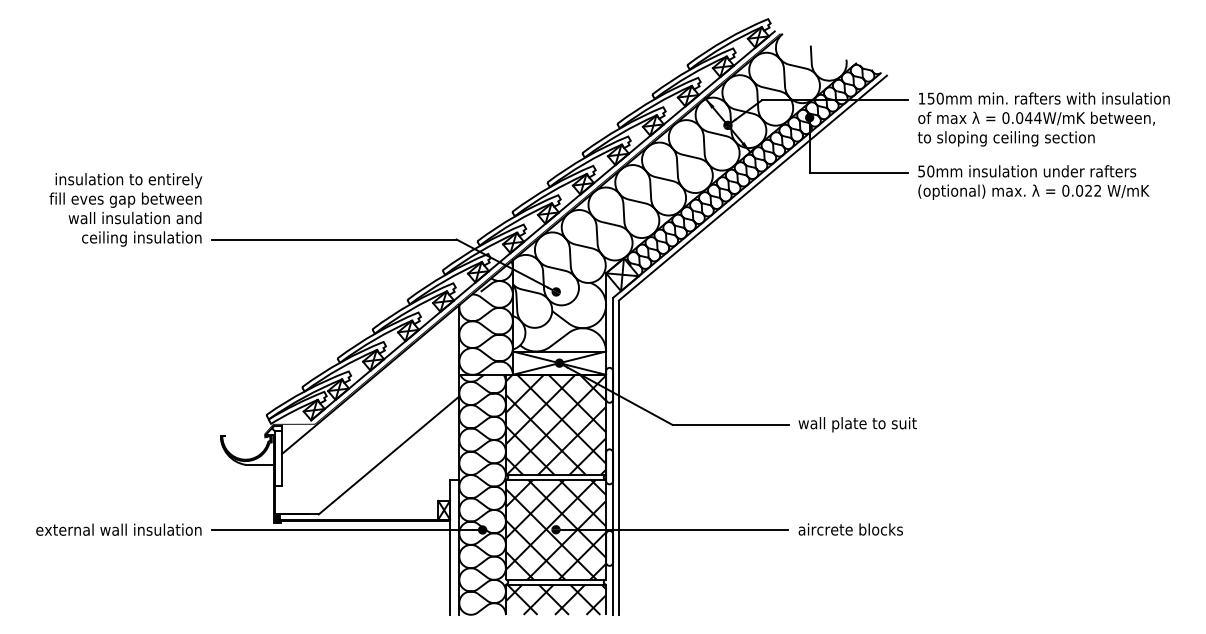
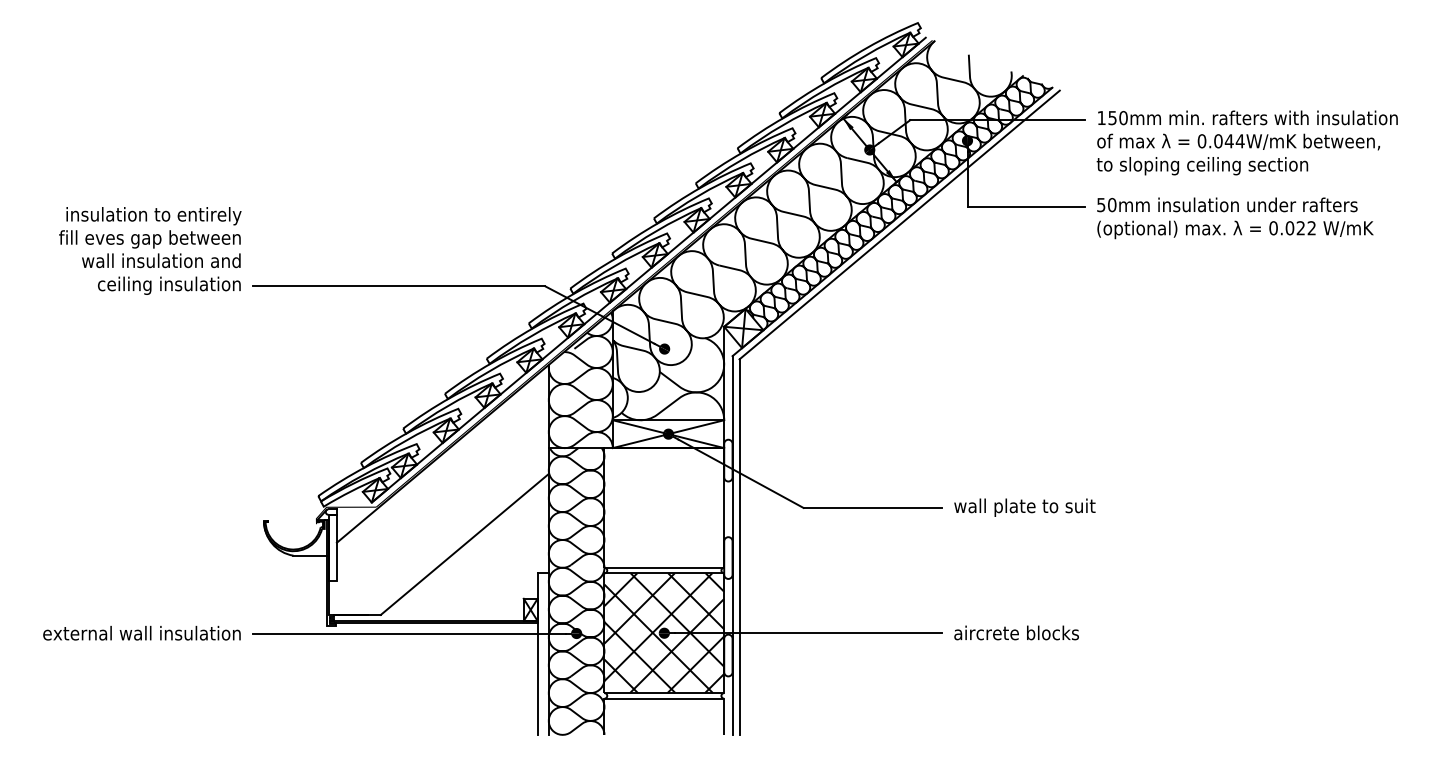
hatch: (555, 424) -> (663, 507), removed
hatch: (555, 599) -> (663, 716), removed

